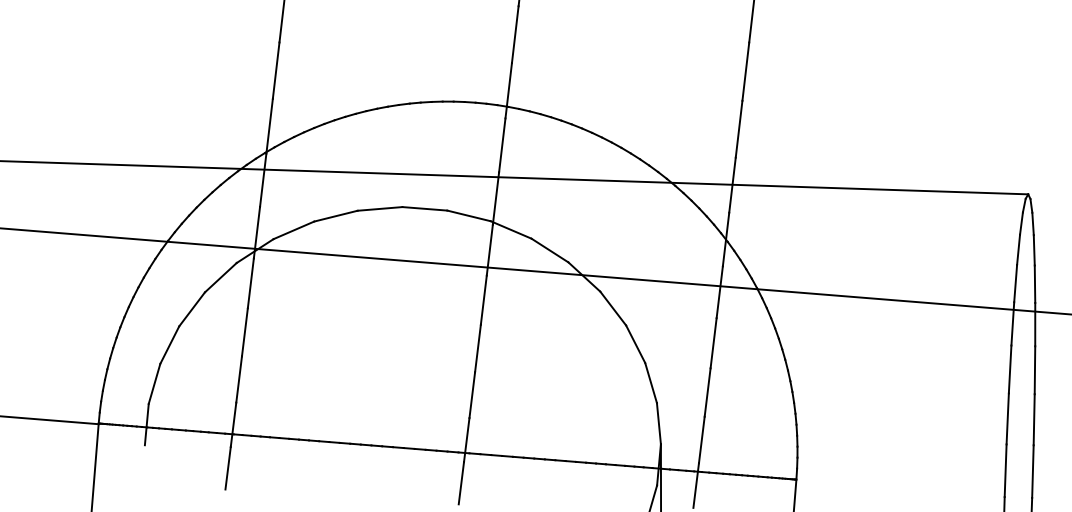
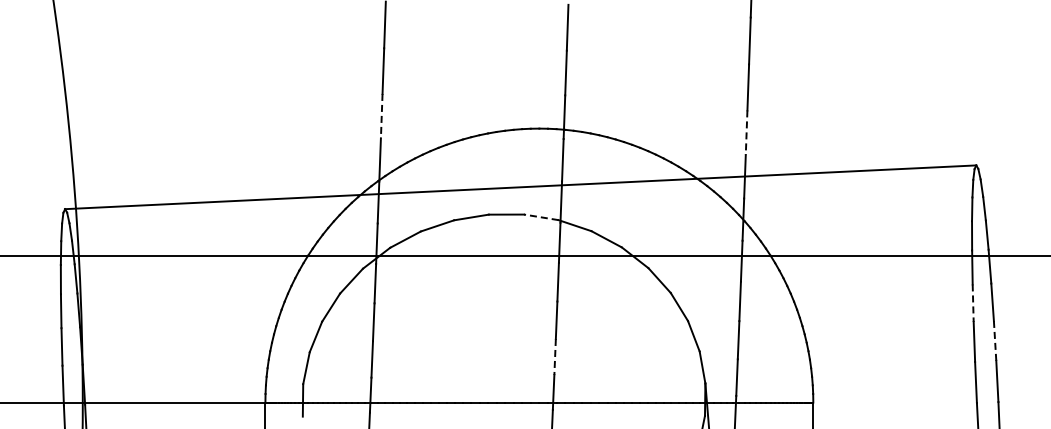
line: (275, 71) -> (381, 116), solid -> dashed
line: (738, 130) -> (746, 133), solid -> dashed
line: (469, 216) -> (541, 217), solid -> dashed
line: (1010, 369) -> (973, 303), solid -> dashed
line: (472, 395) -> (555, 357), solid -> dashed
line: (1034, 419) -> (995, 340), solid -> dashed

